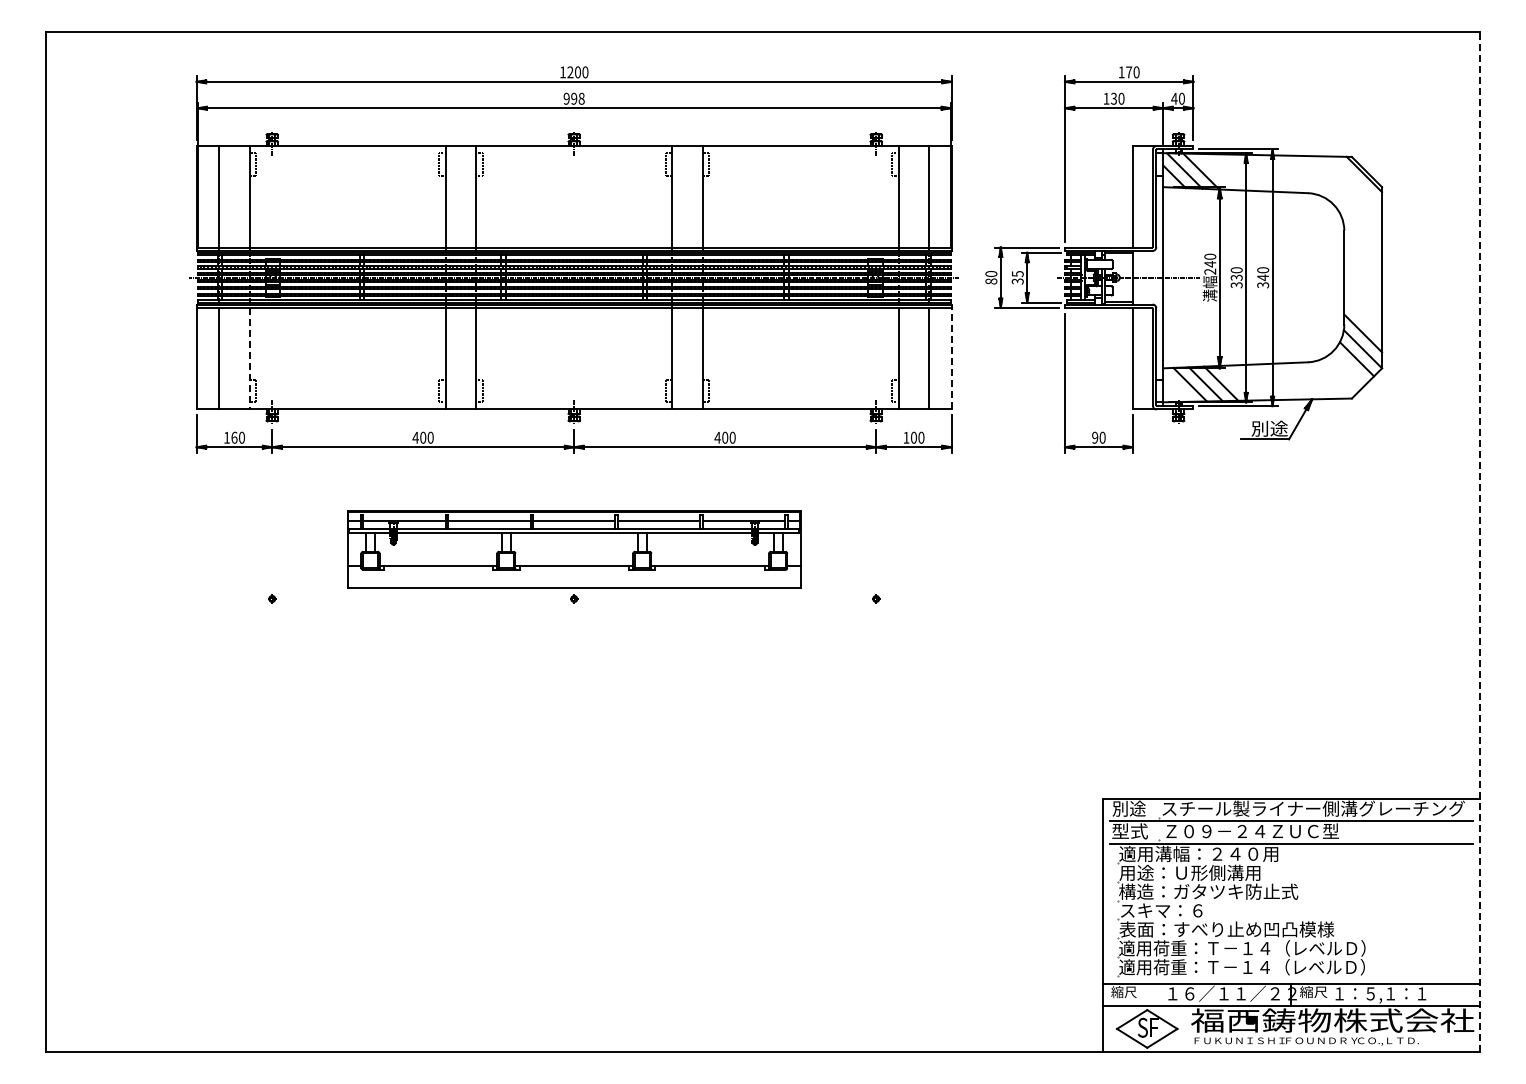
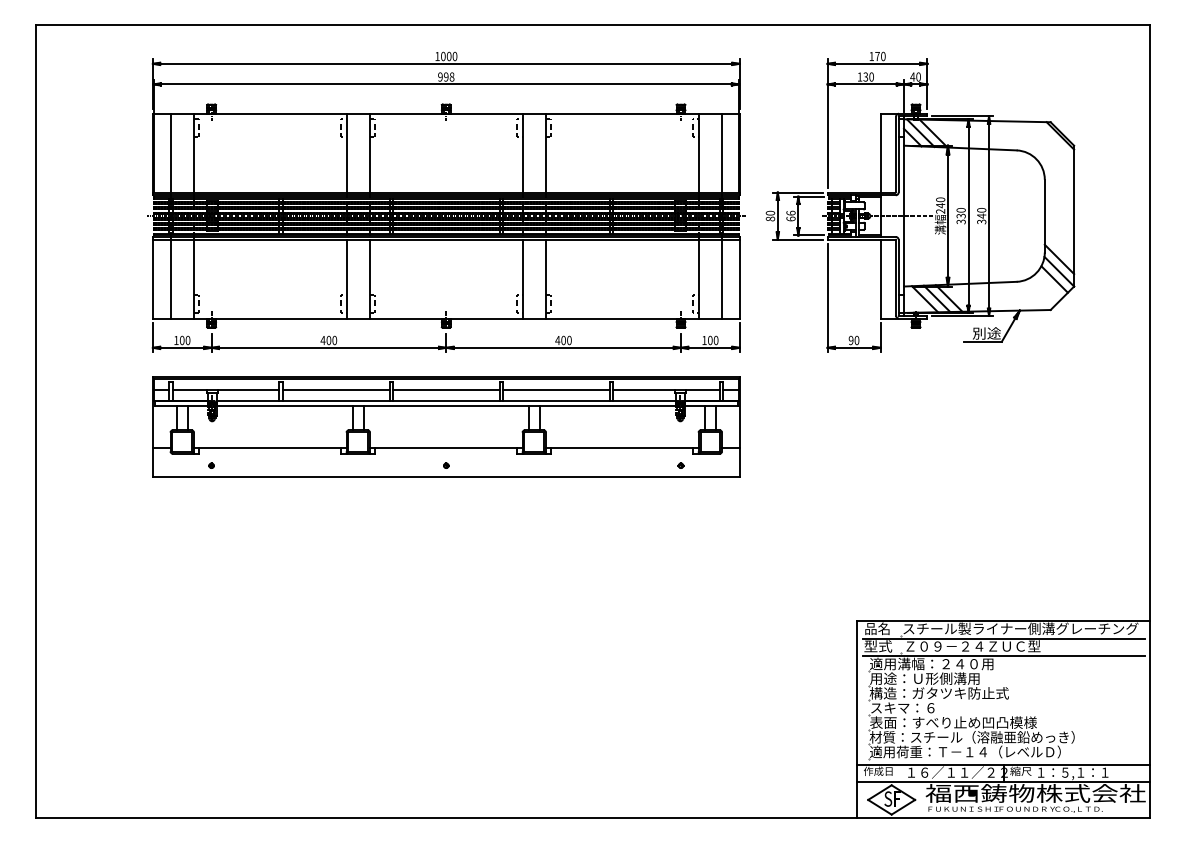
text: (570, 72) -> (443, 56), 1200 -> 1000
text: (1017, 277) -> (790, 215), 35 -> 66
line: (951, 356) -> (739, 277), dashed -> solid
line: (249, 358) -> (193, 278), dashed -> solid
text: (234, 437) -> (182, 340), 160 -> 100
line: (1480, 542) -> (1150, 421), dashed -> solid
part: (574, 549) -> (446, 427), size x1.67
text: (1128, 808) -> (877, 628), 別途 -> 品名
text: (1250, 948) -> (971, 737), 適用荷重：Ｔ－１４（レベルＤ） -> 材質：スチール（溶融亜鉛めっき）
text: (1129, 992) -> (877, 771), 縮尺 -> 作成日

